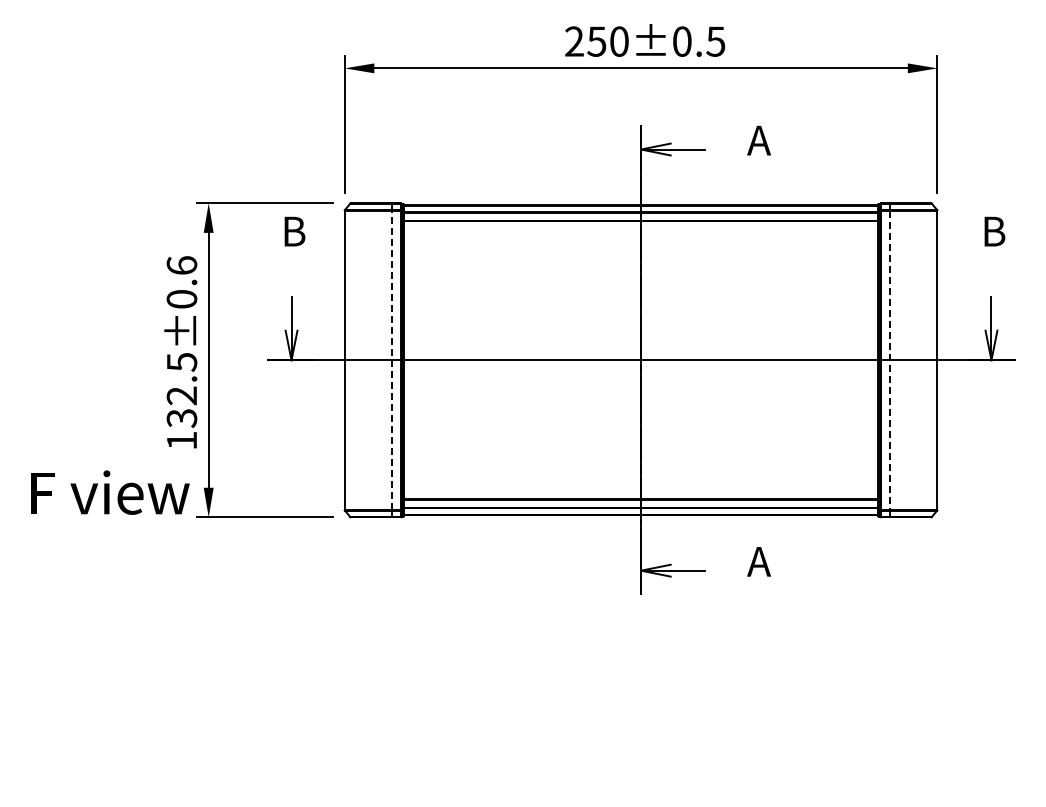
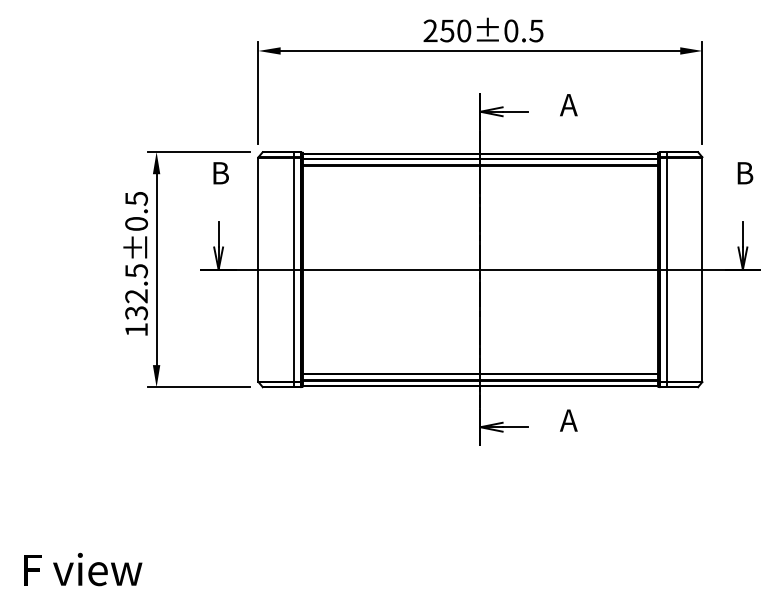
text: (181, 265) -> (136, 198), 132.5±0.6 -> 132.5±0.5
line: (392, 360) -> (294, 269), dashed -> solid
line: (890, 360) -> (667, 269), dashed -> solid
text: (110, 492) -> (83, 569), moved

